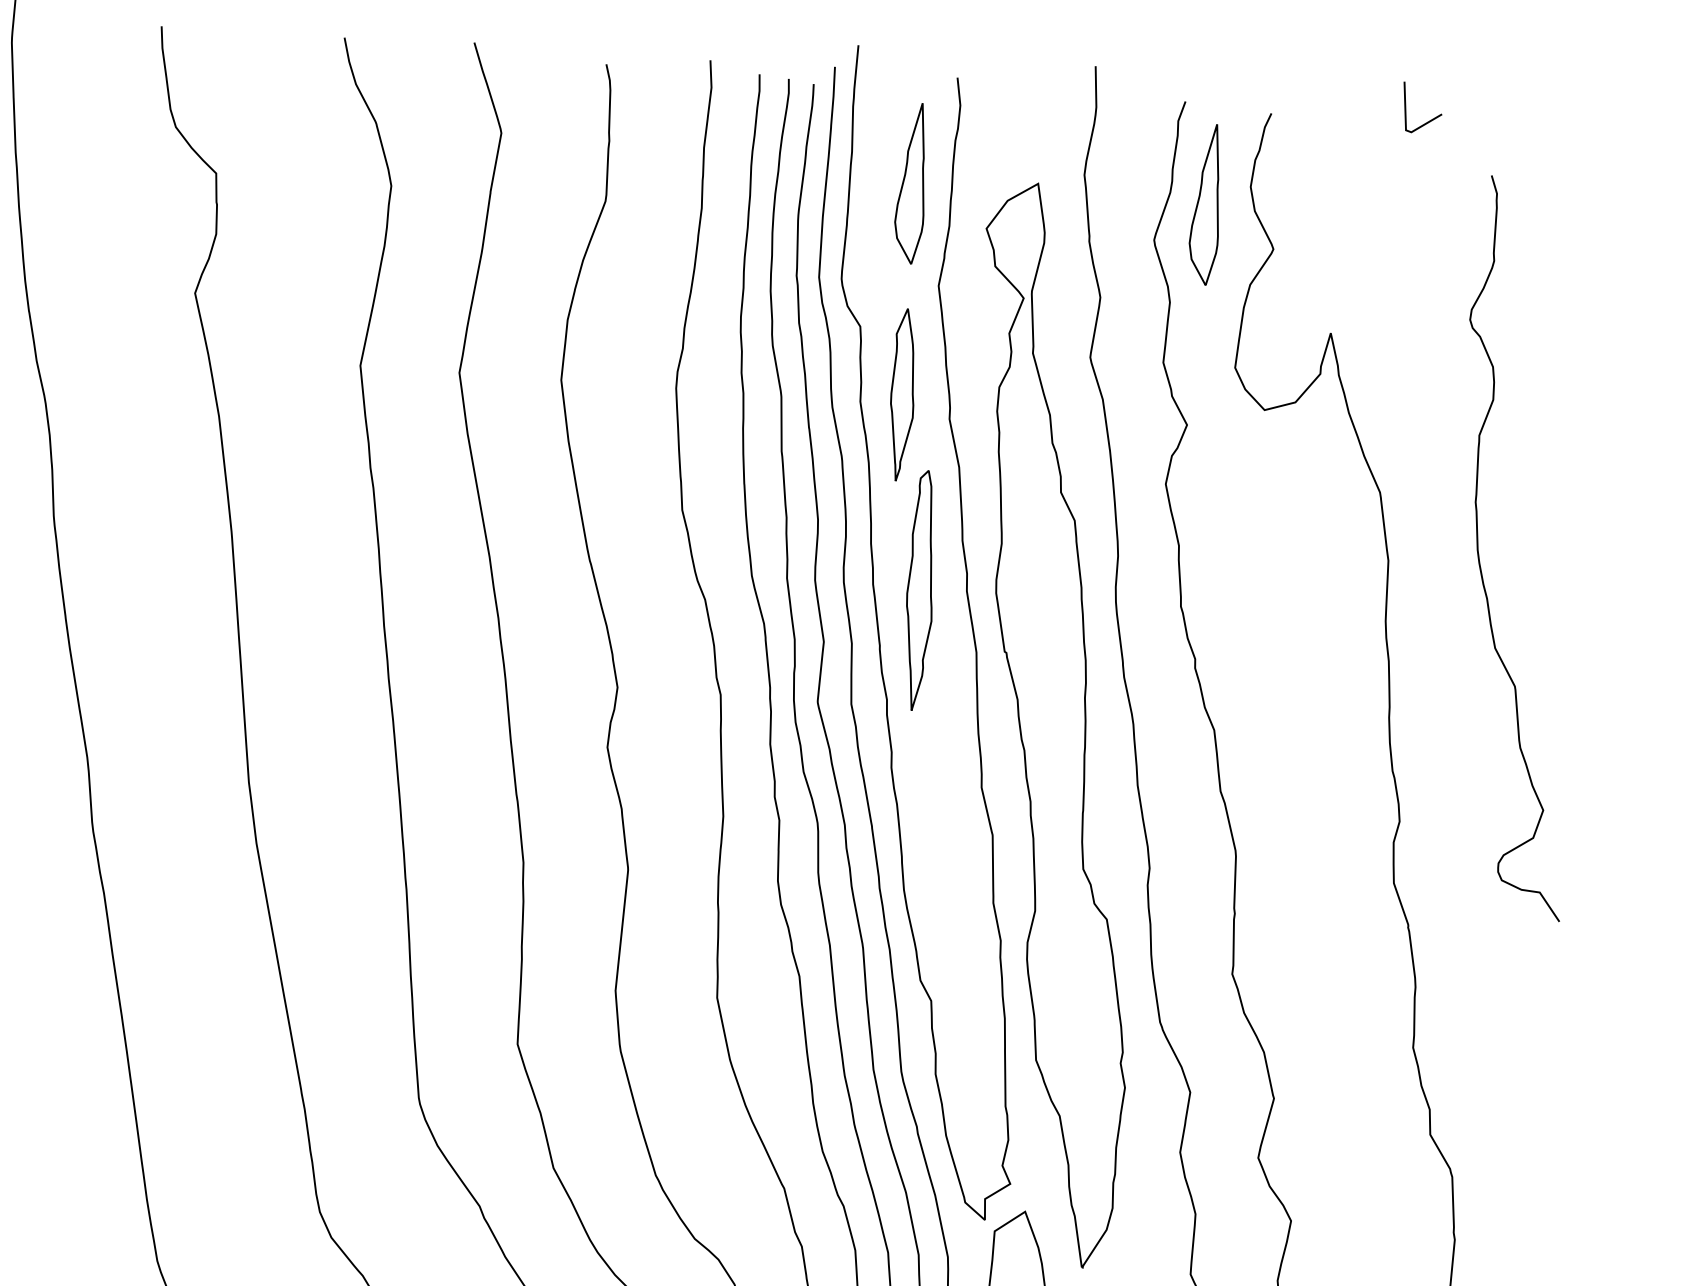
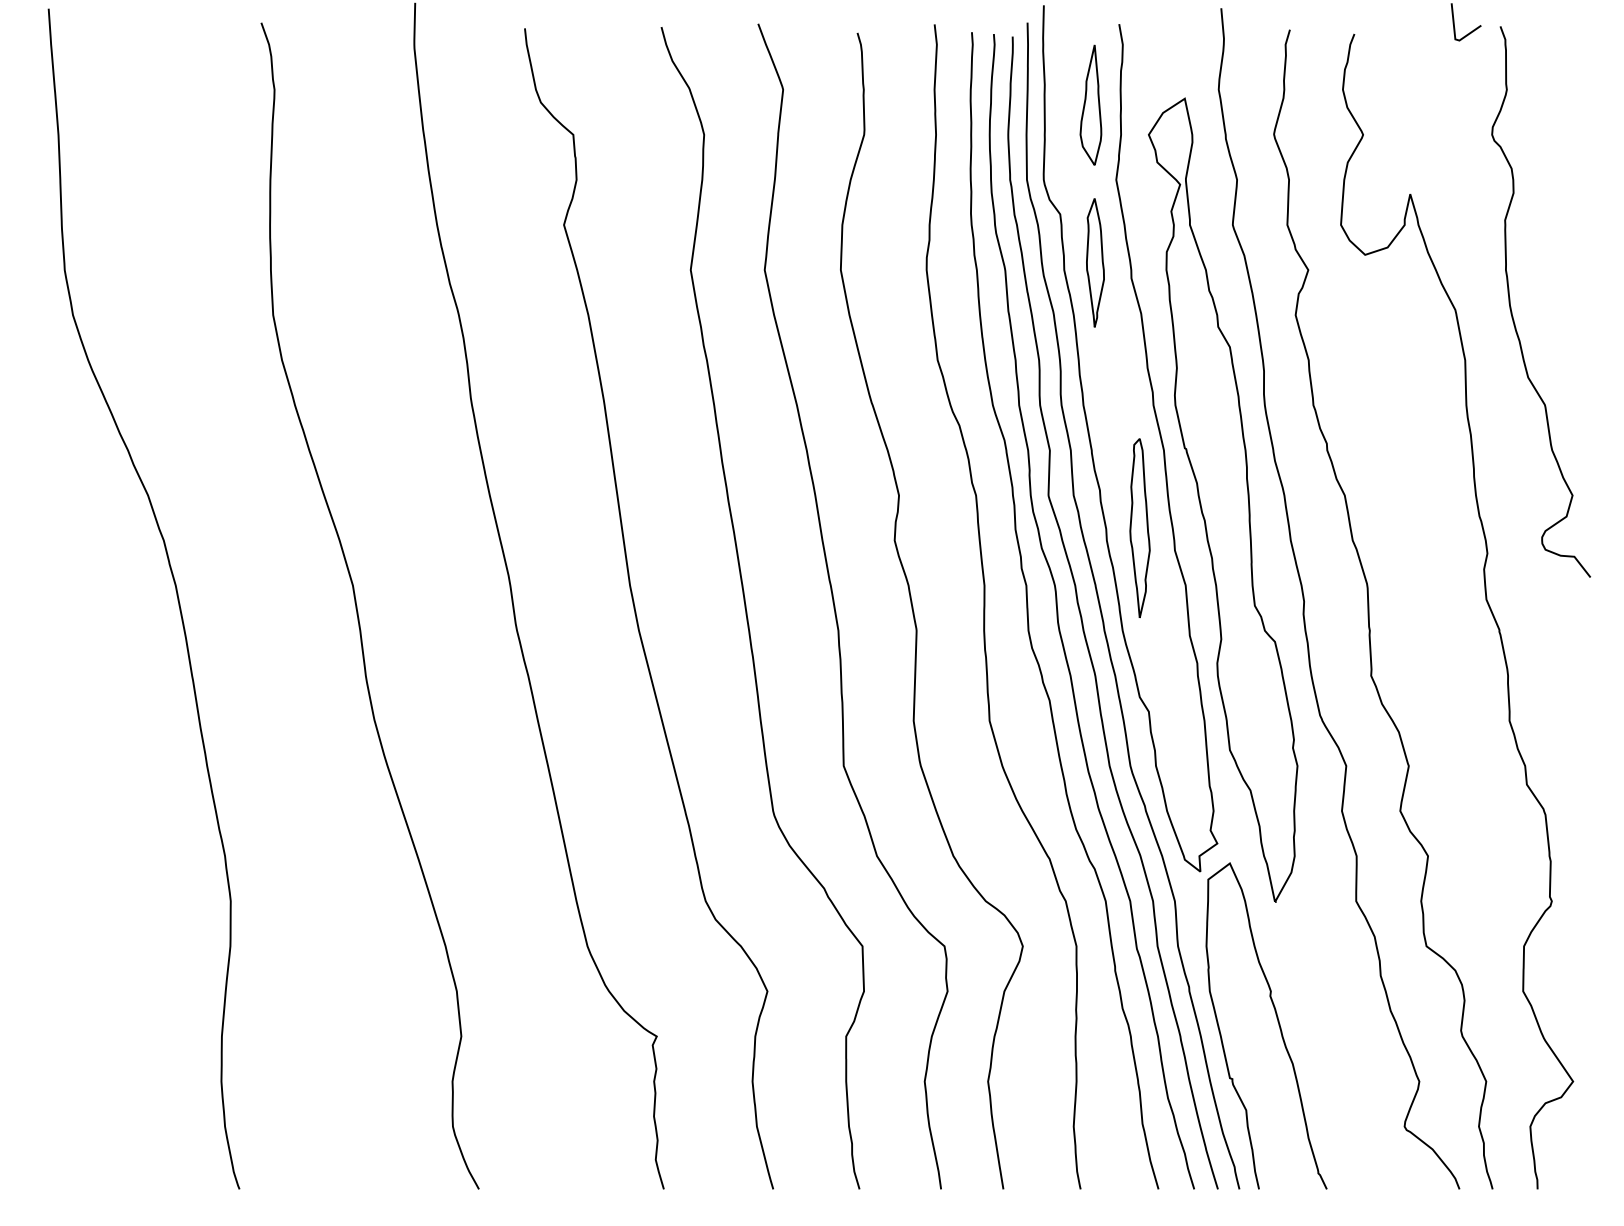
part: (1205, 203) -> (1310, 104), removed
curve: (1479, 551) -> (1511, 306), moved
part: (919, 590) -> (1139, 528), moved

